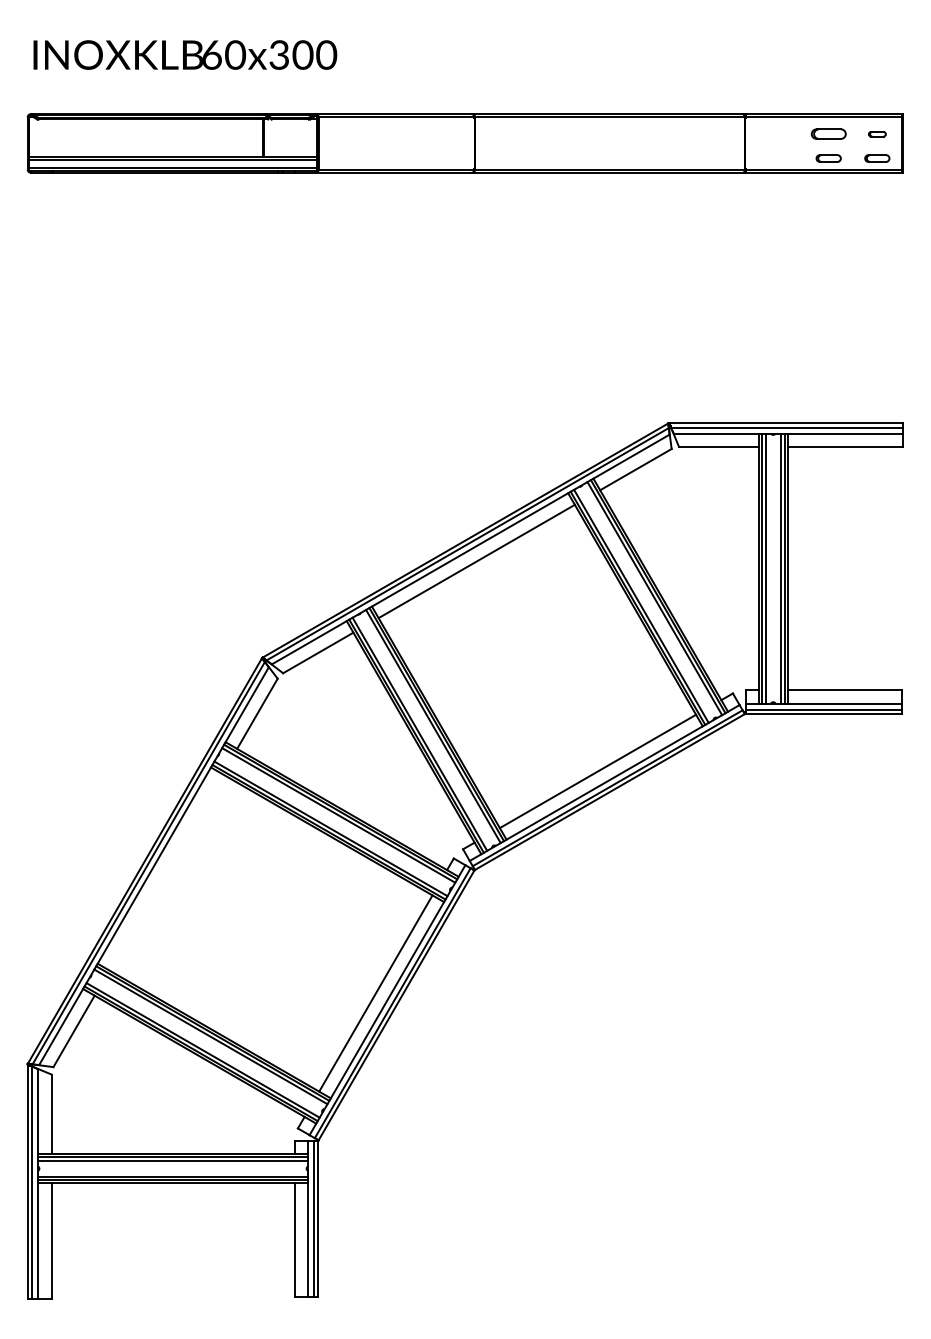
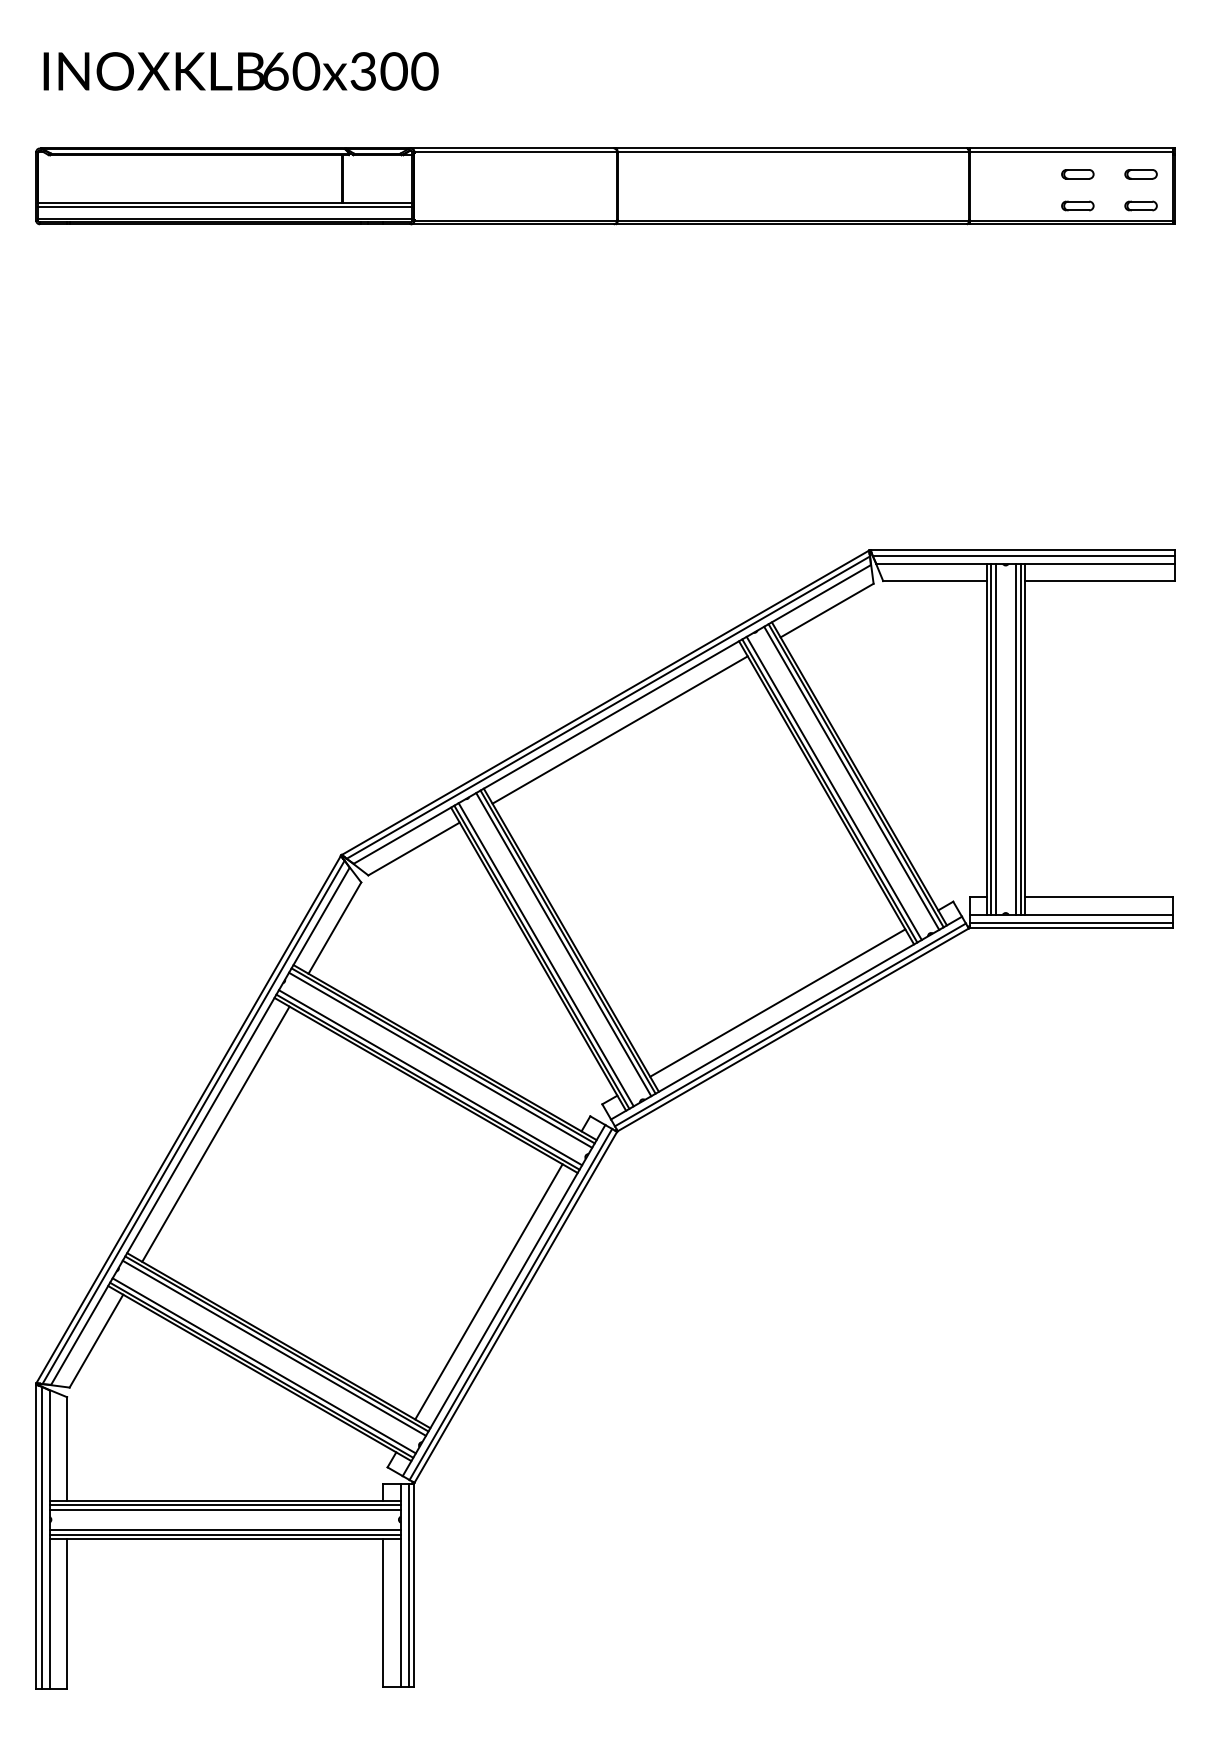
part: (828, 134) -> (1077, 174), size x0.71
part: (877, 134) -> (1141, 174), size x1.43
line: (165, 872) -> (215, 1134), added

